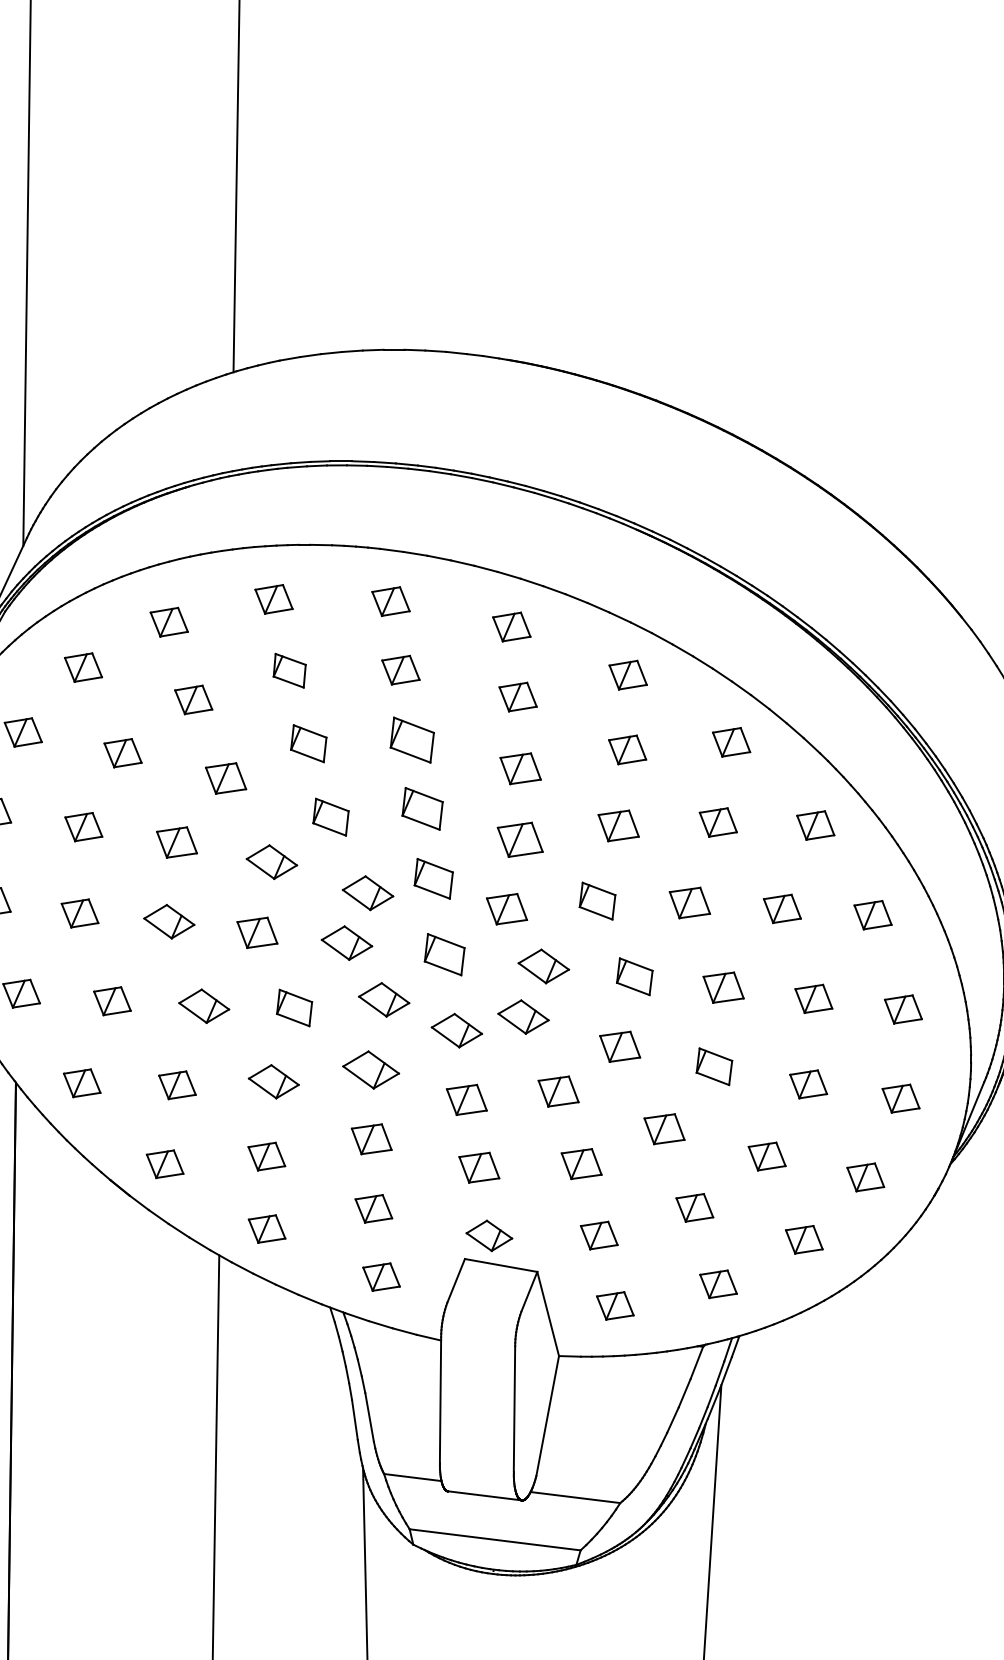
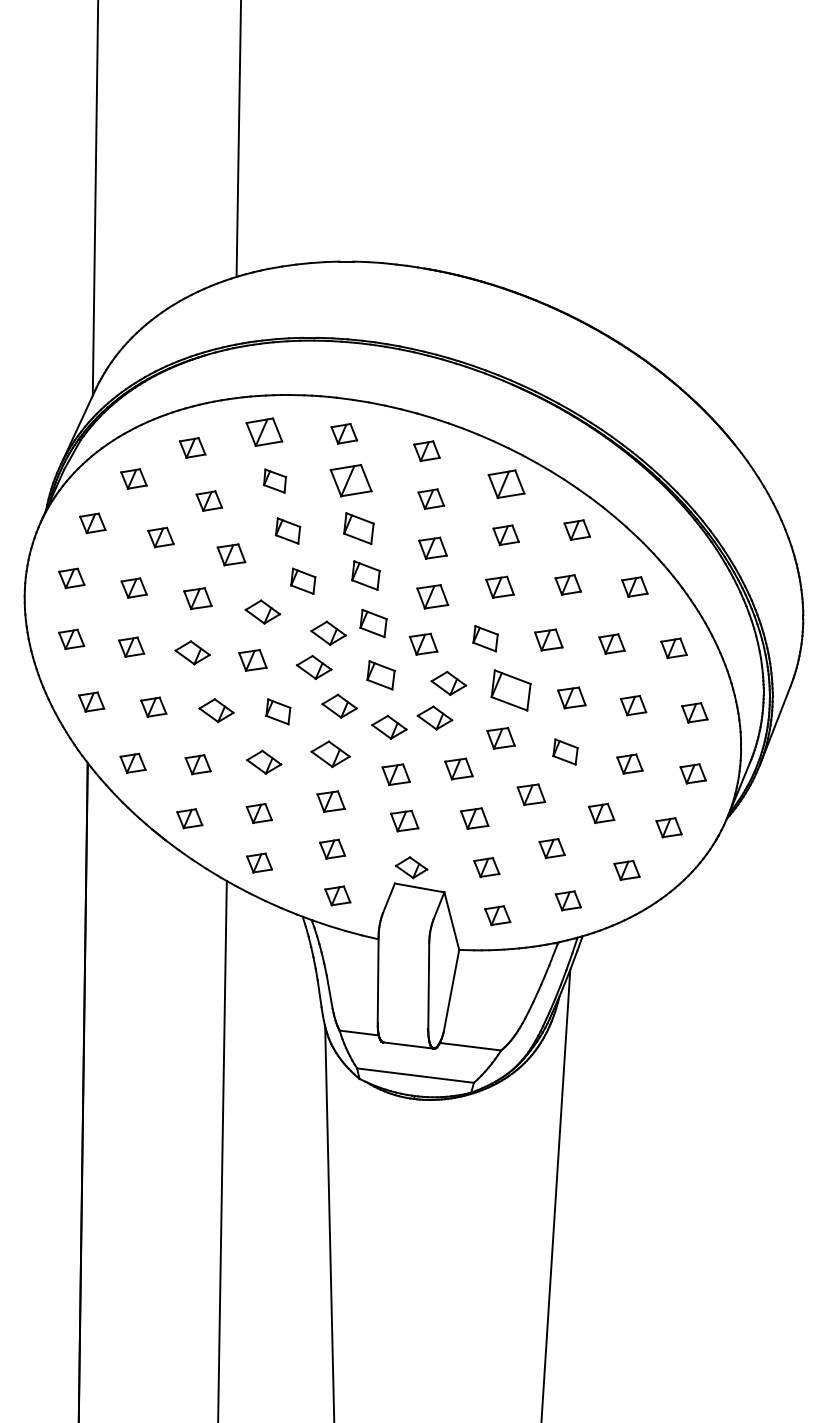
part: (272, 599) -> (263, 432), size x1.4
part: (400, 669) -> (350, 480), size x1.6
part: (628, 674) -> (506, 483), size x1.4
part: (633, 976) -> (510, 690), size x1.6

